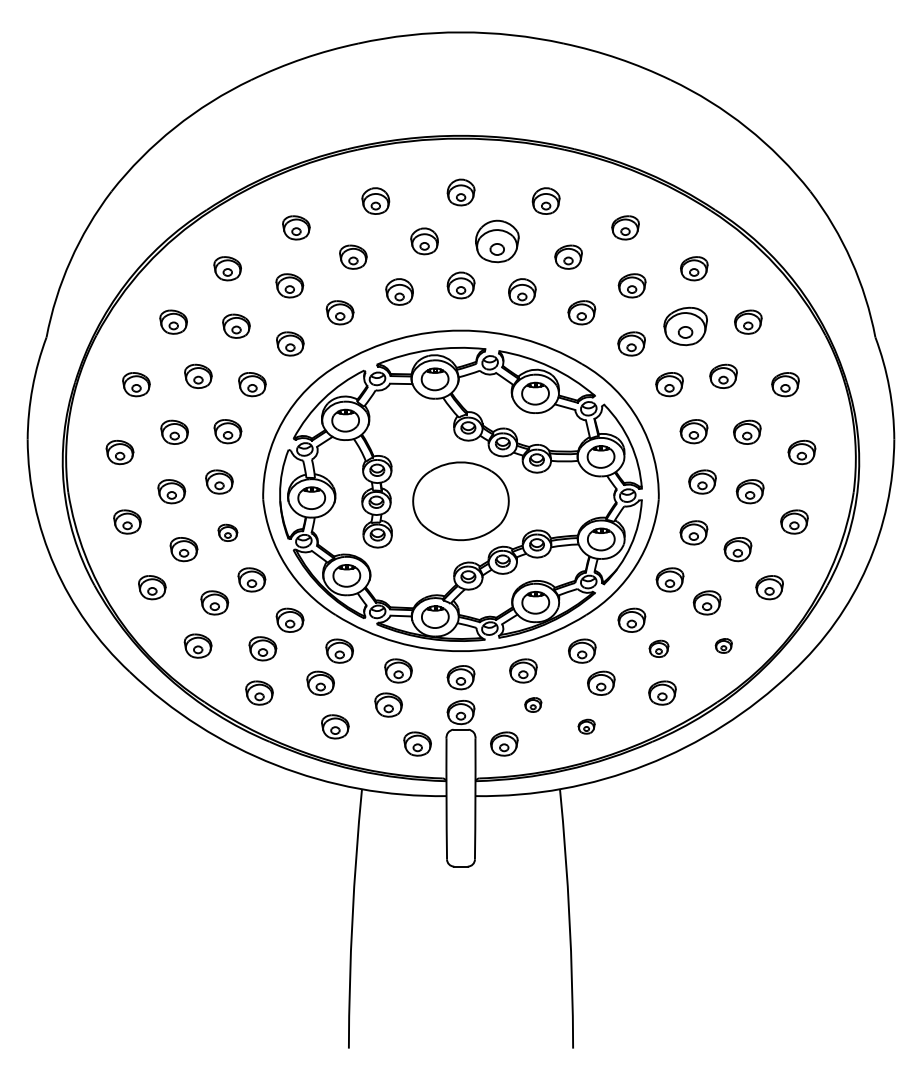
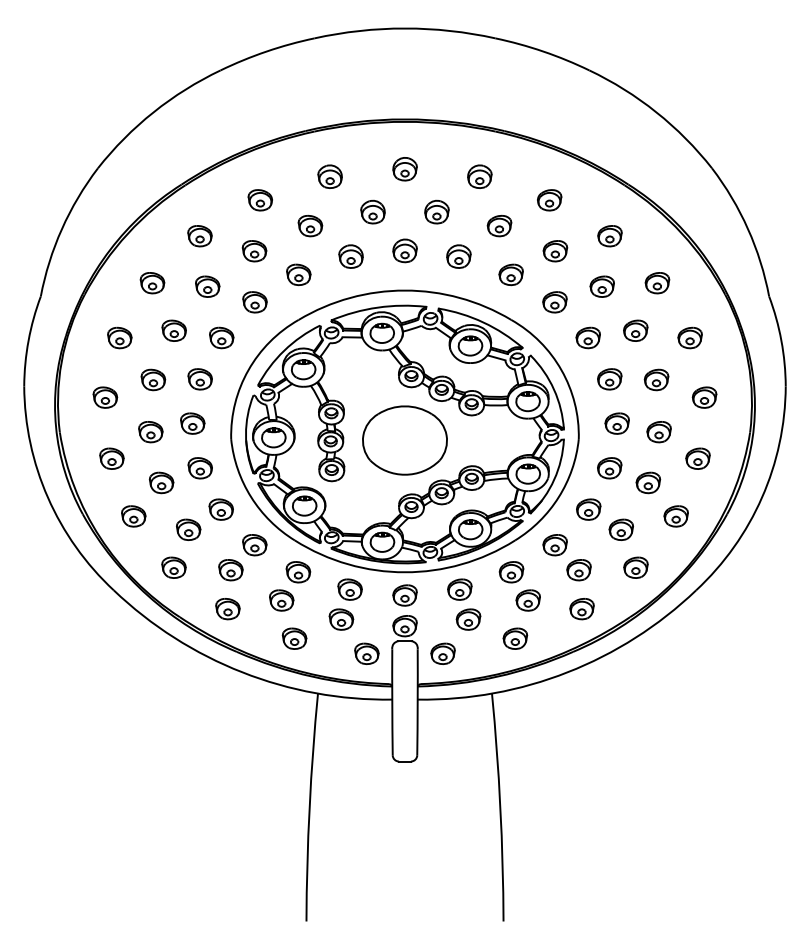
part: (496, 240) -> (436, 211), size x0.62
part: (684, 325) -> (601, 286), size x0.62
part: (227, 533) -> (199, 468), size x1.43
part: (723, 645) -> (635, 567), size x1.67
part: (658, 649) -> (578, 570), size x1.43
part: (533, 704) -> (468, 619), size x1.67
part: (586, 726) -> (515, 638), size x1.67

